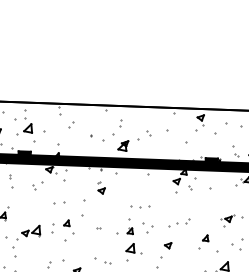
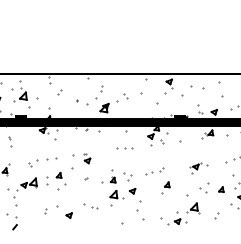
part: (38, 185) -> (33, 163), moved
part: (101, 188) -> (87, 158), moved
part: (139, 207) -> (124, 148), moved
part: (203, 241) -> (165, 187), moved
part: (167, 245) -> (132, 191), moved

